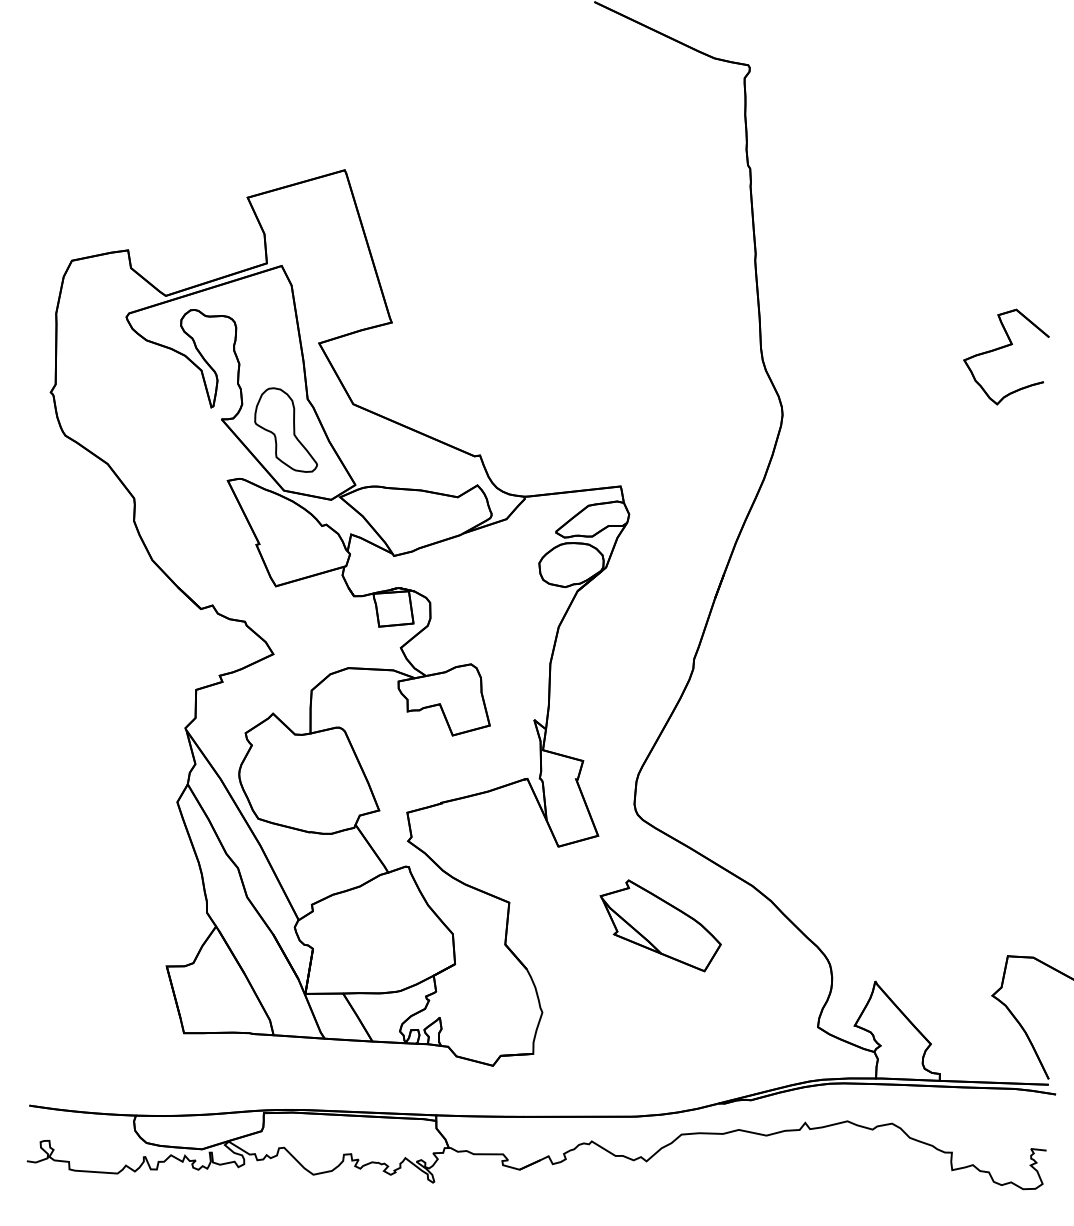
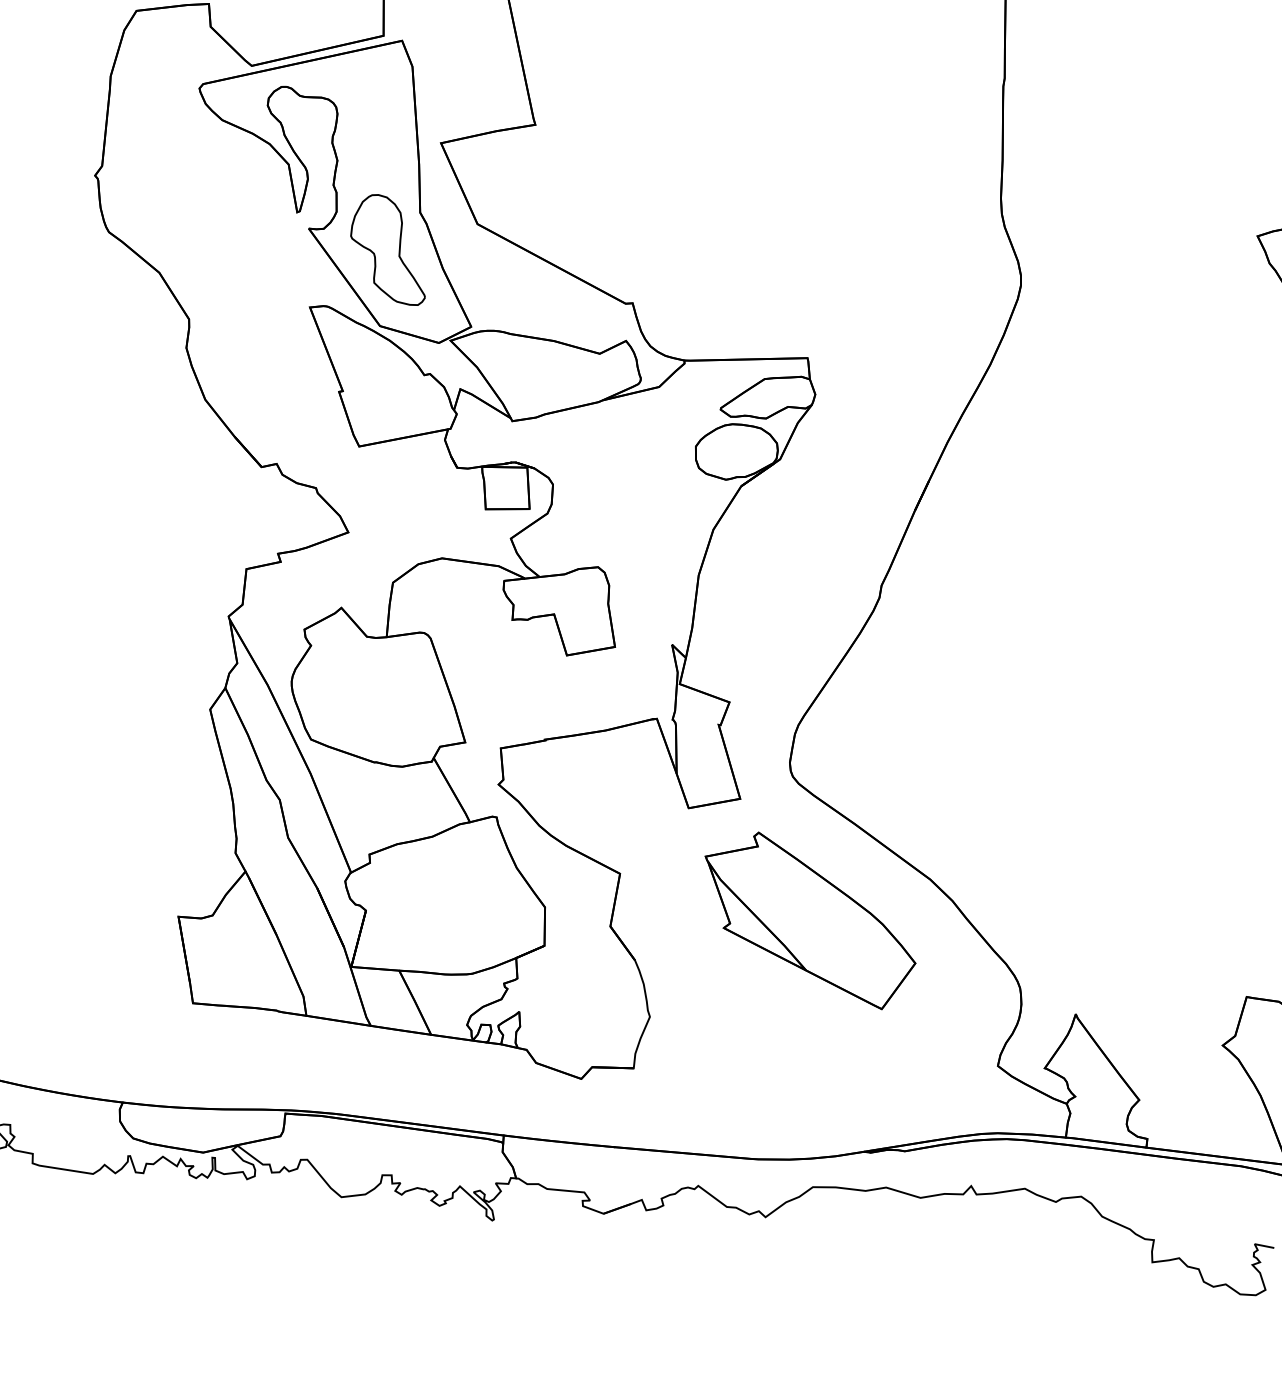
part: (660, 925) -> (809, 919), size x1.43

